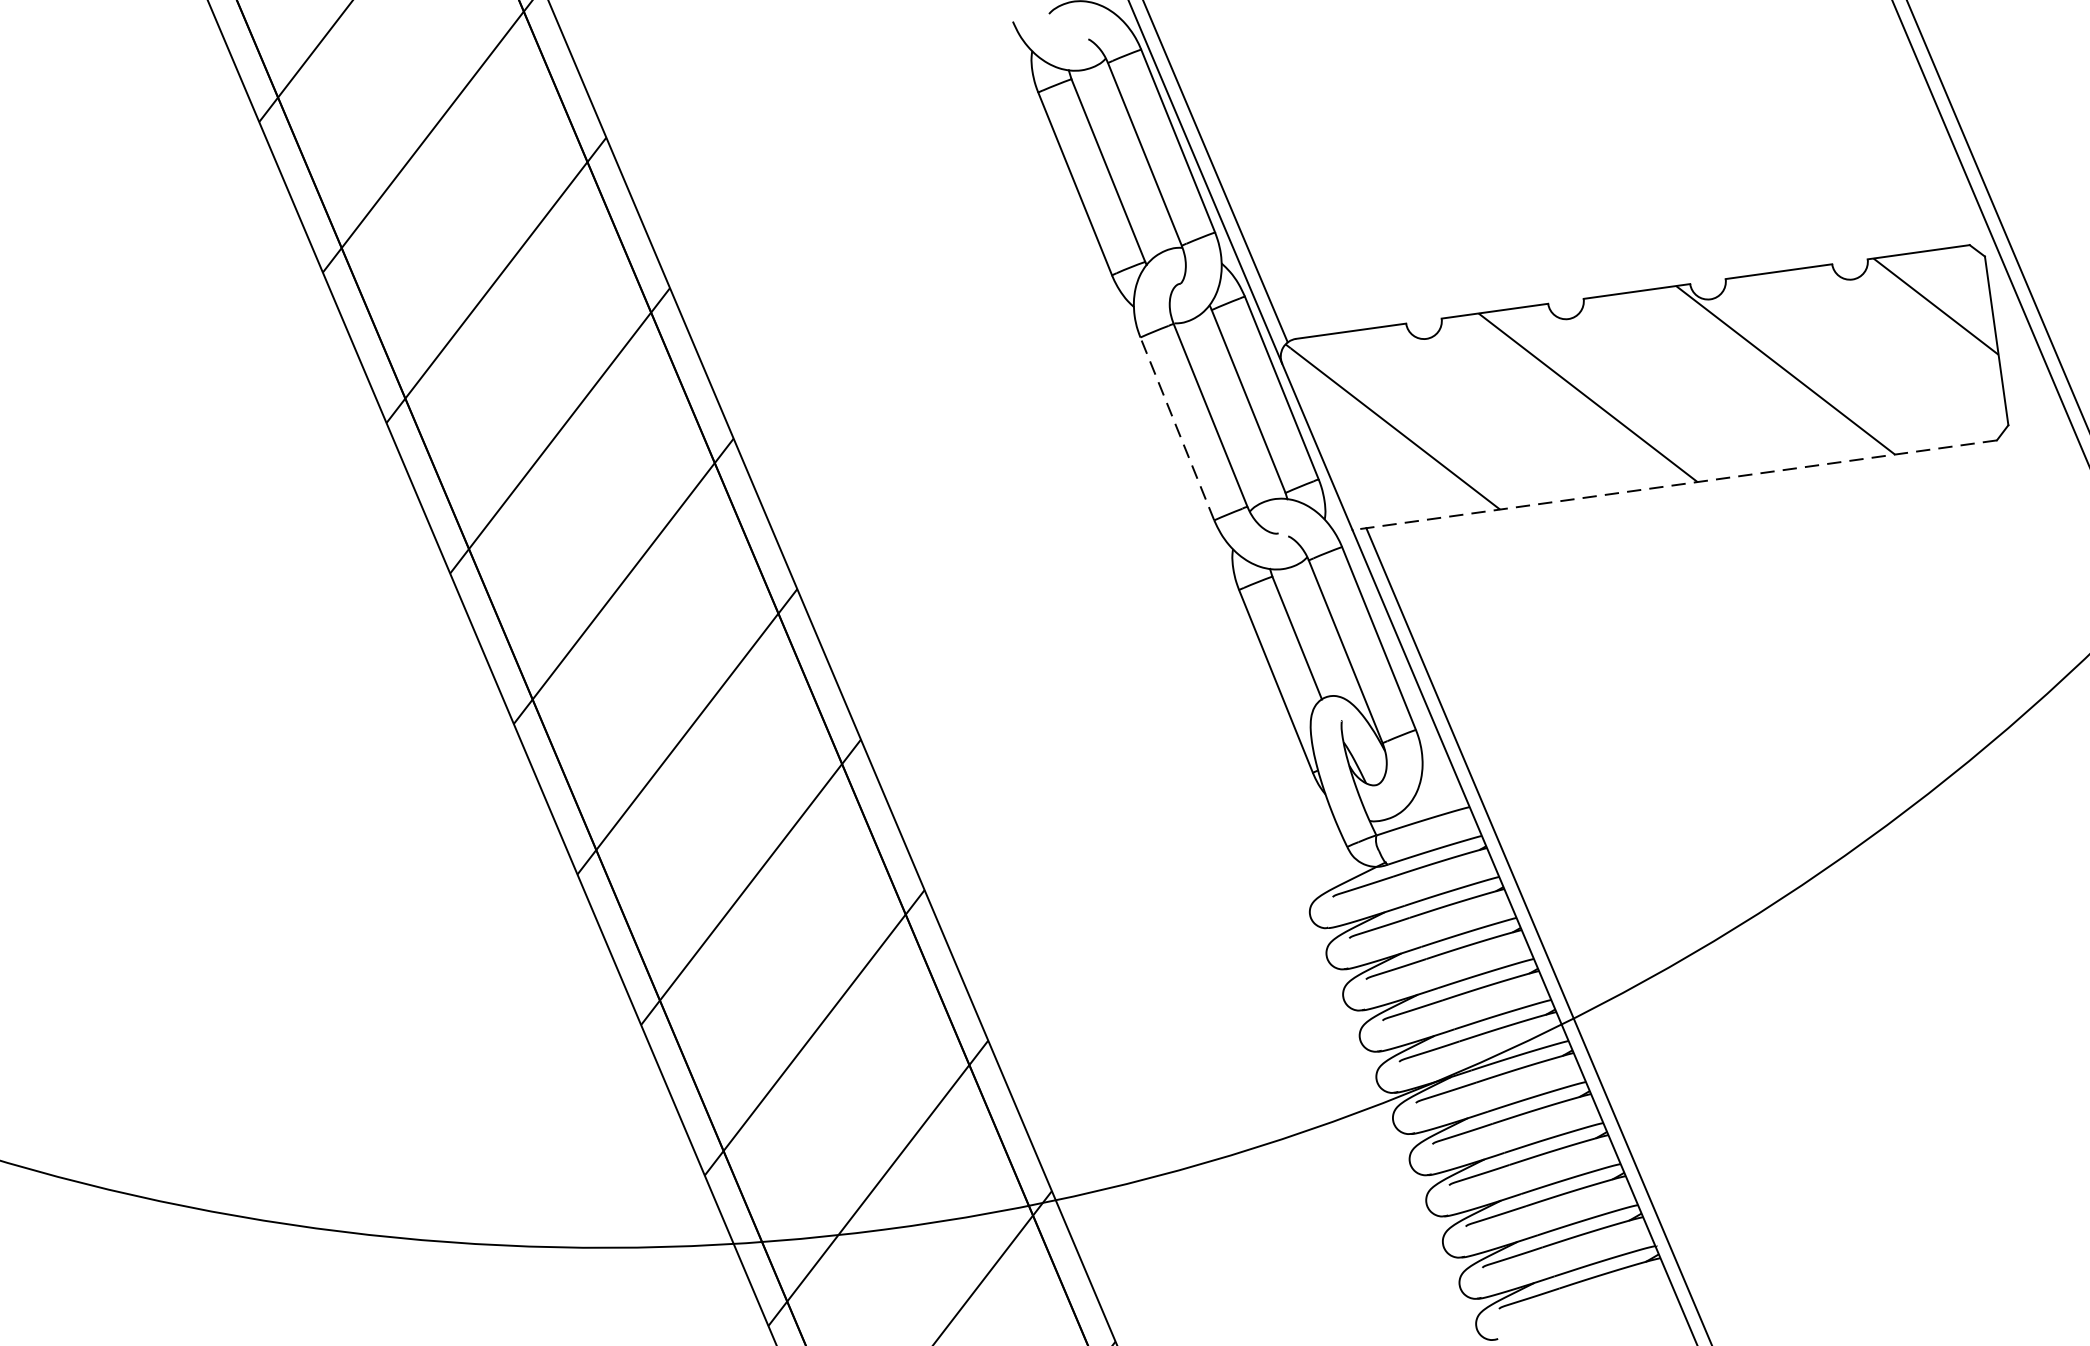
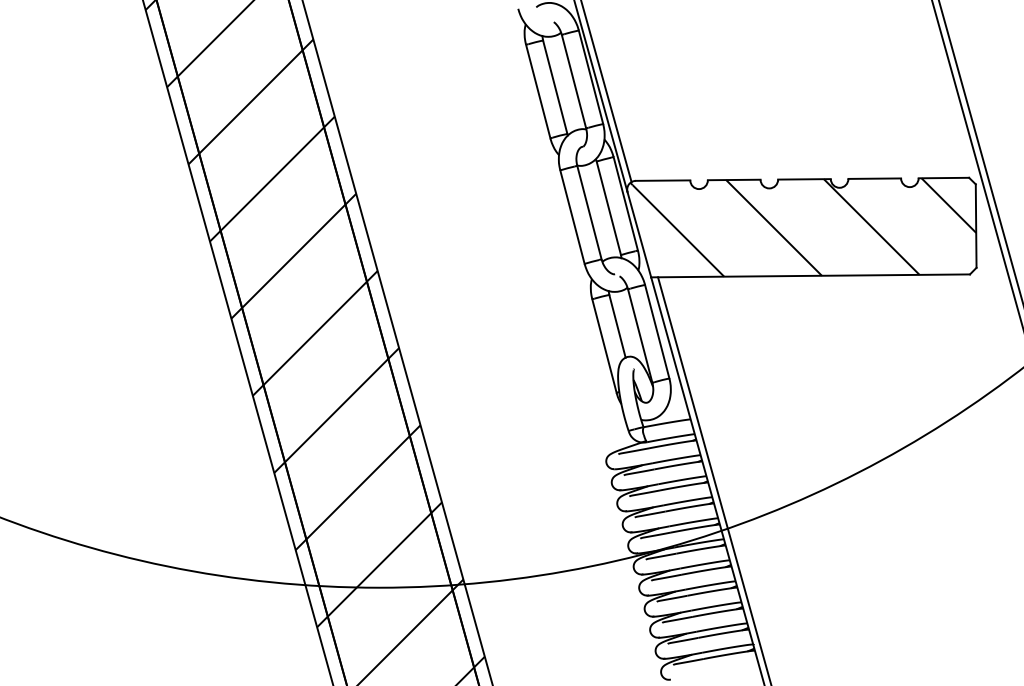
line: (1177, 427) -> (572, 216), dashed -> solid
line: (1674, 484) -> (810, 275), dashed -> solid

